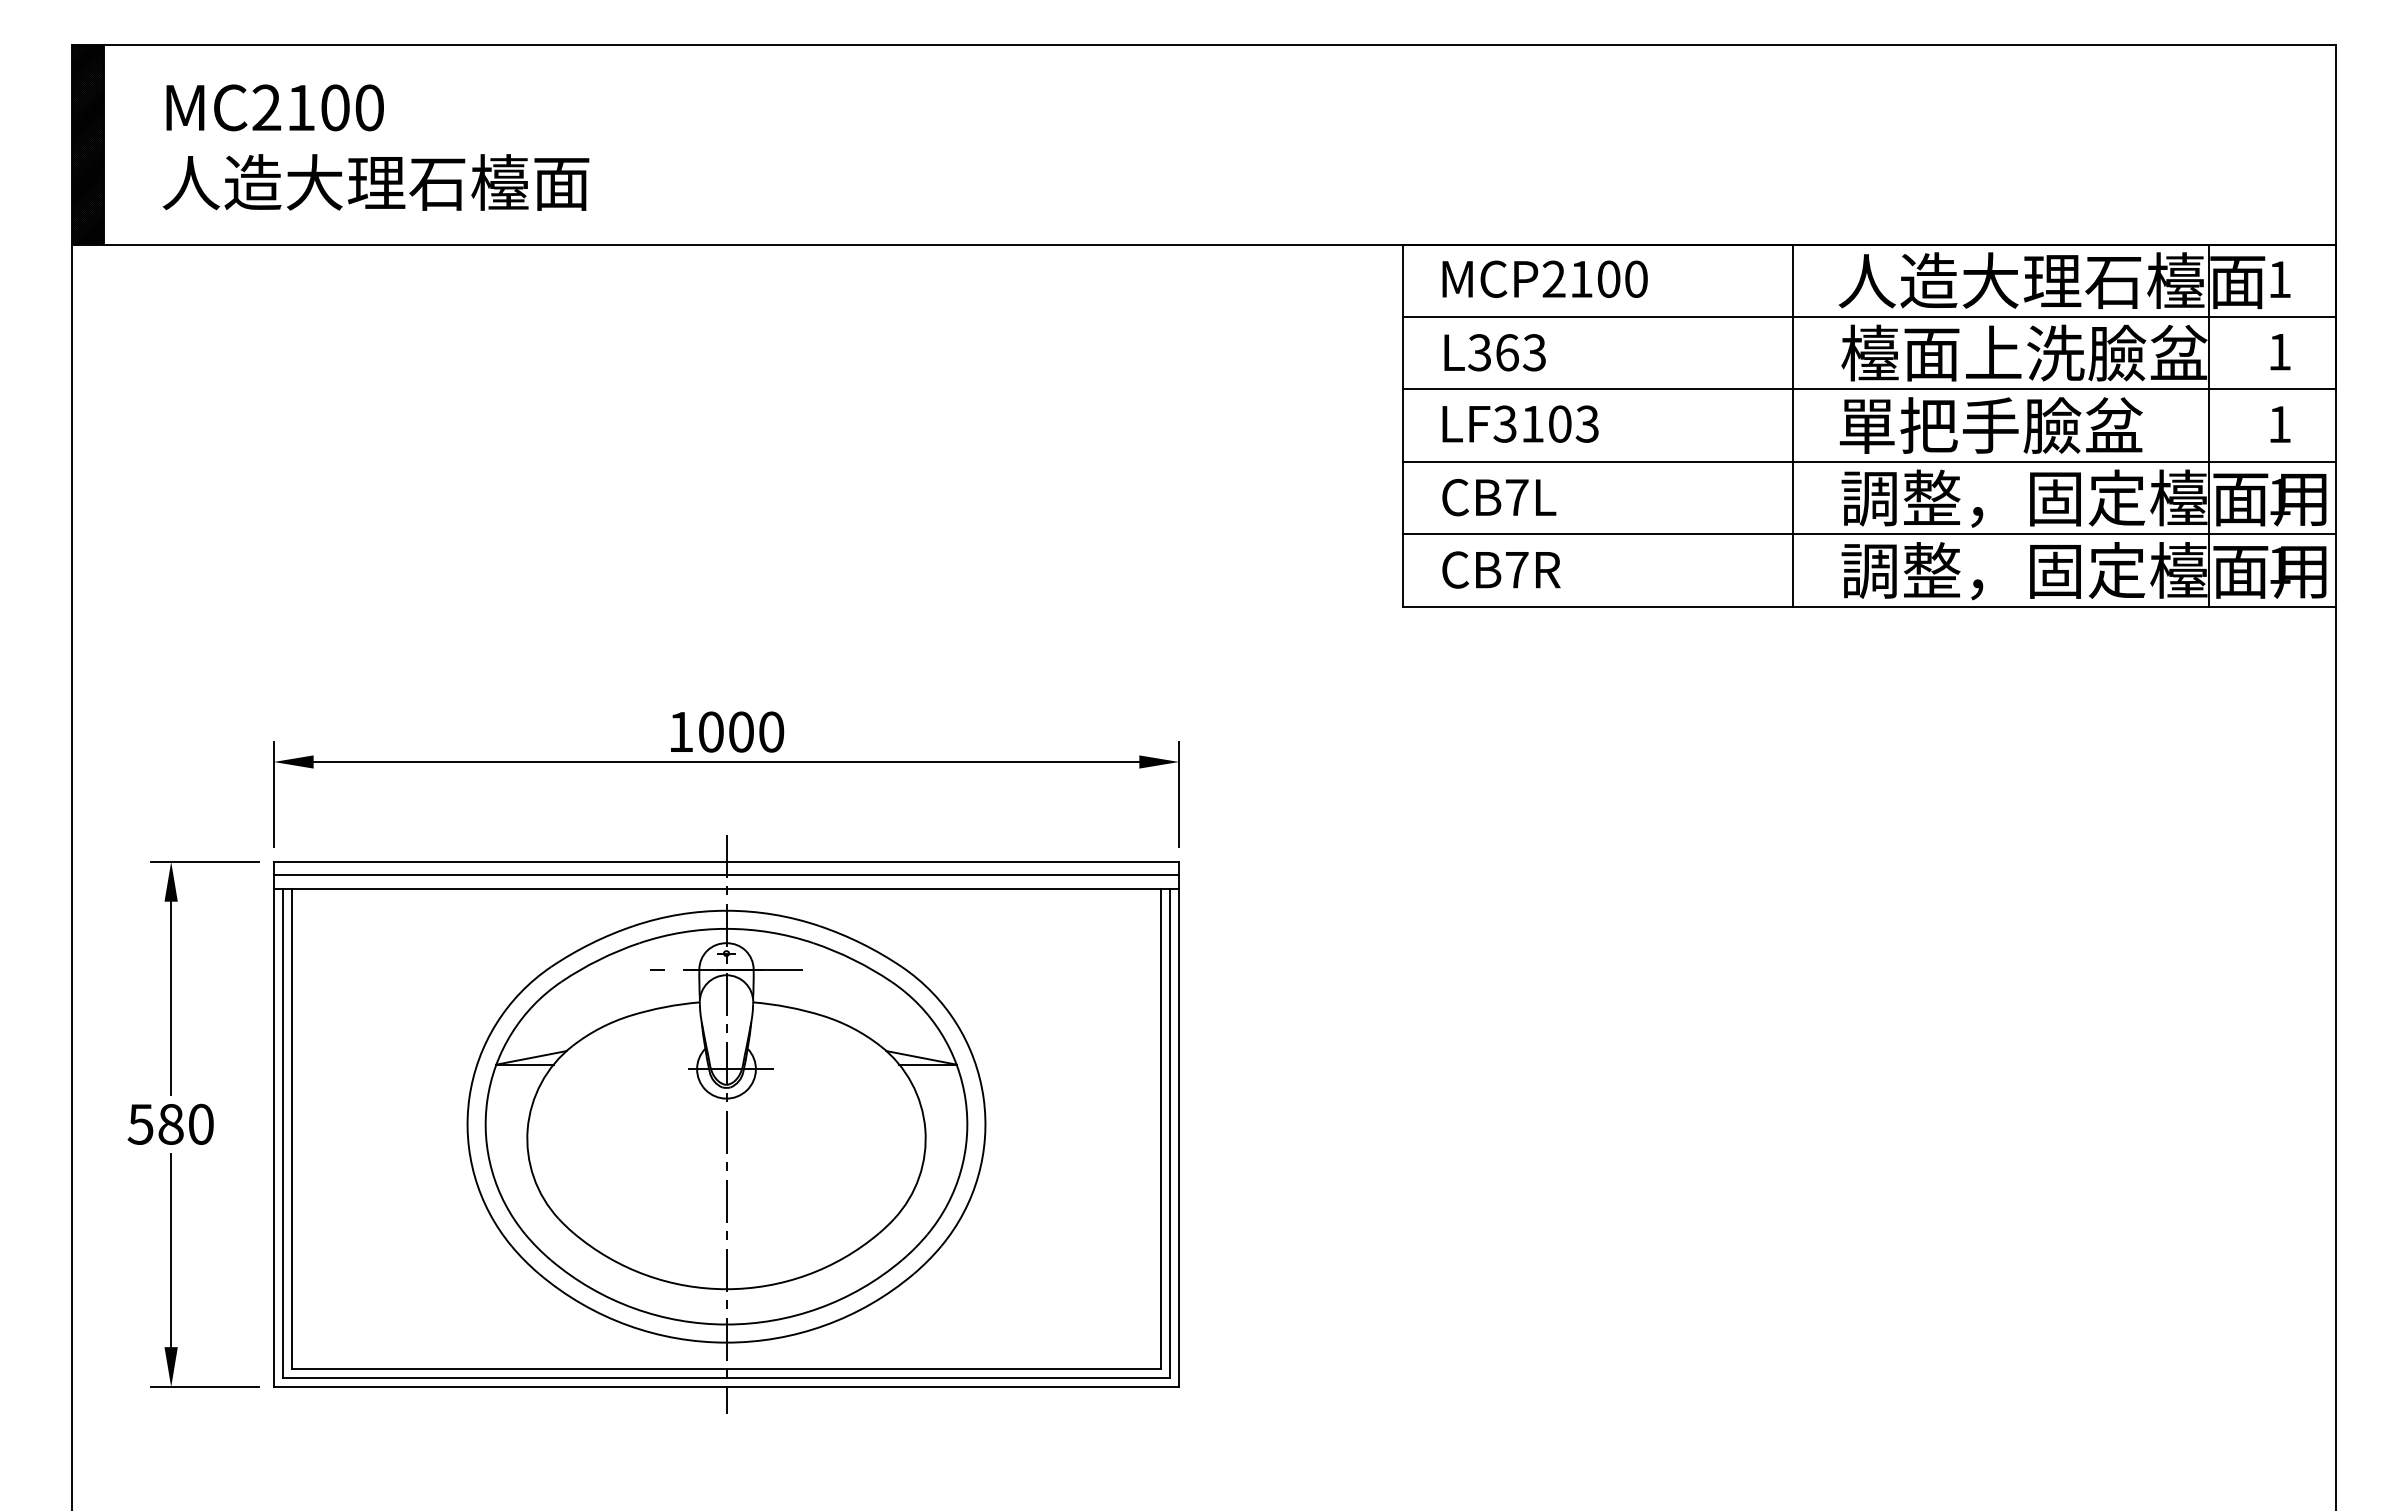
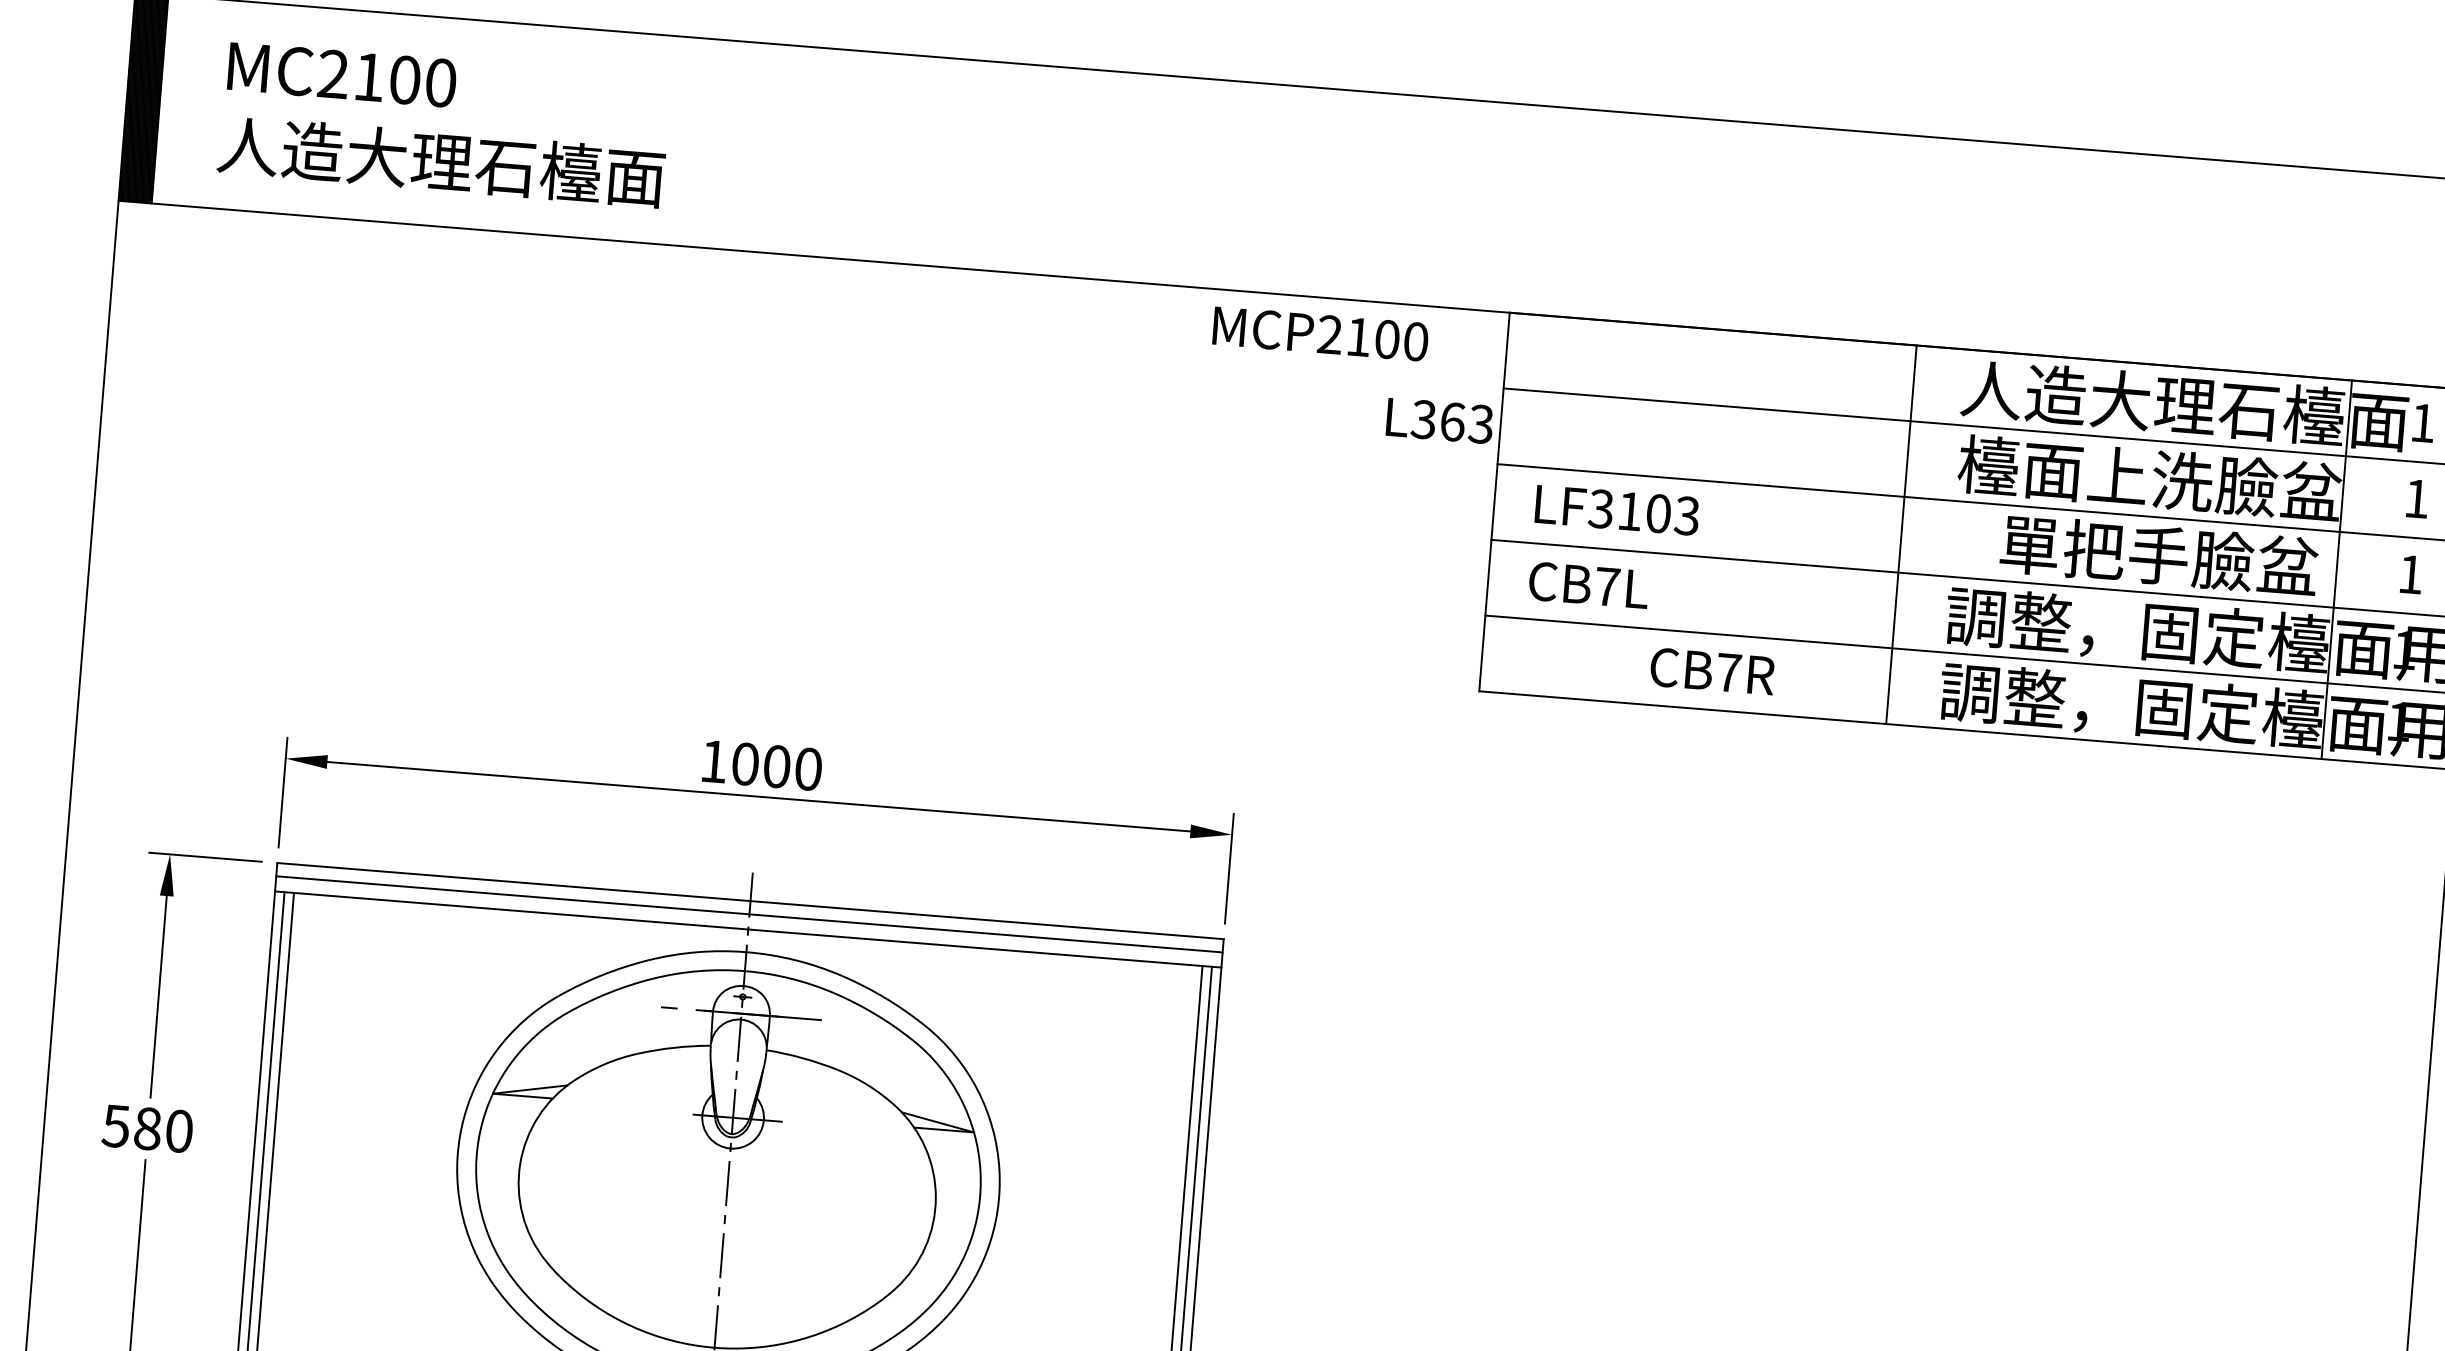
text: (1544, 278) -> (1320, 333), moved
text: (1494, 352) -> (1439, 420), moved
text: (1990, 425) -> (2158, 555), moved
text: (1501, 569) -> (1712, 670), moved

